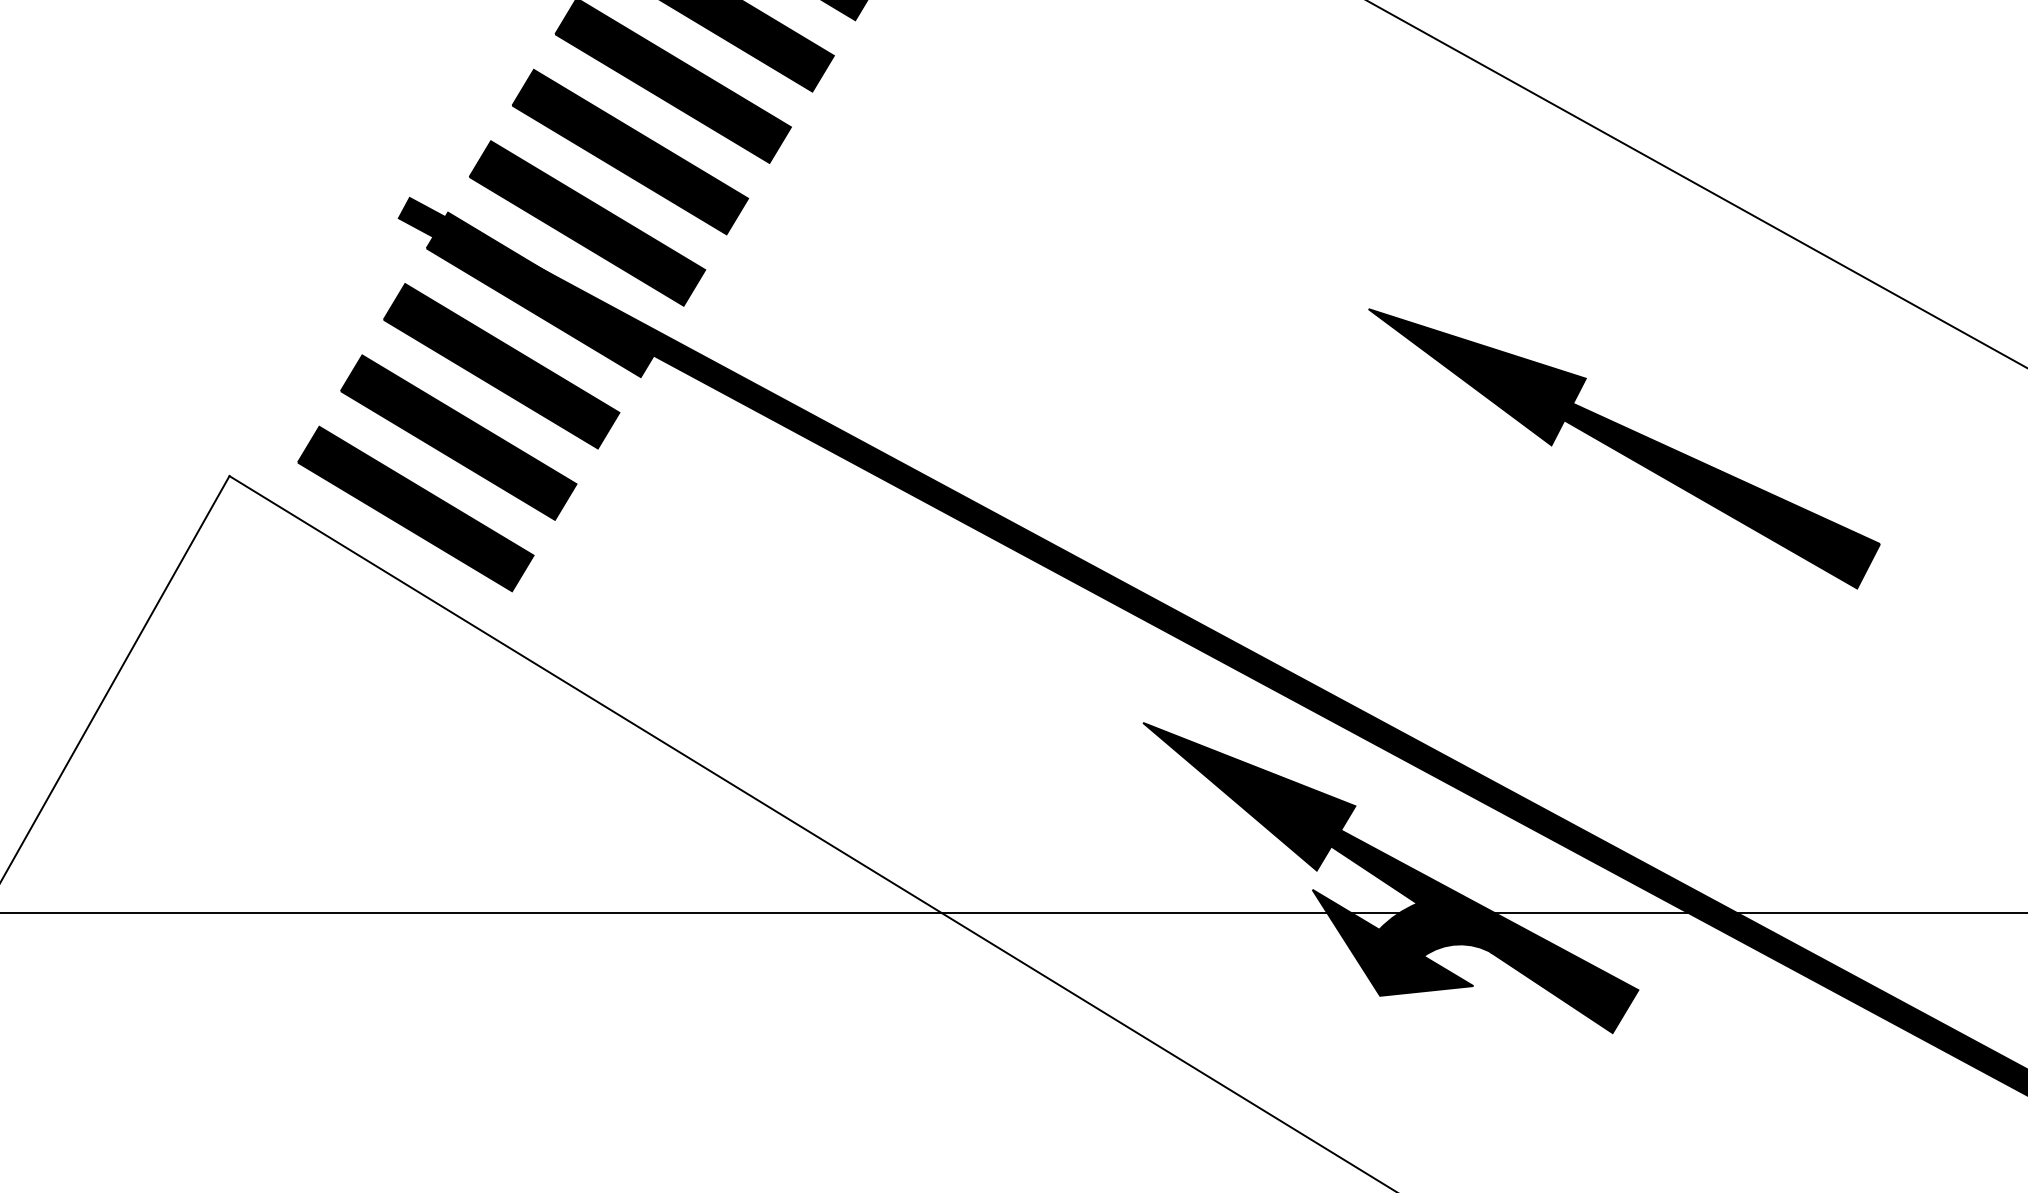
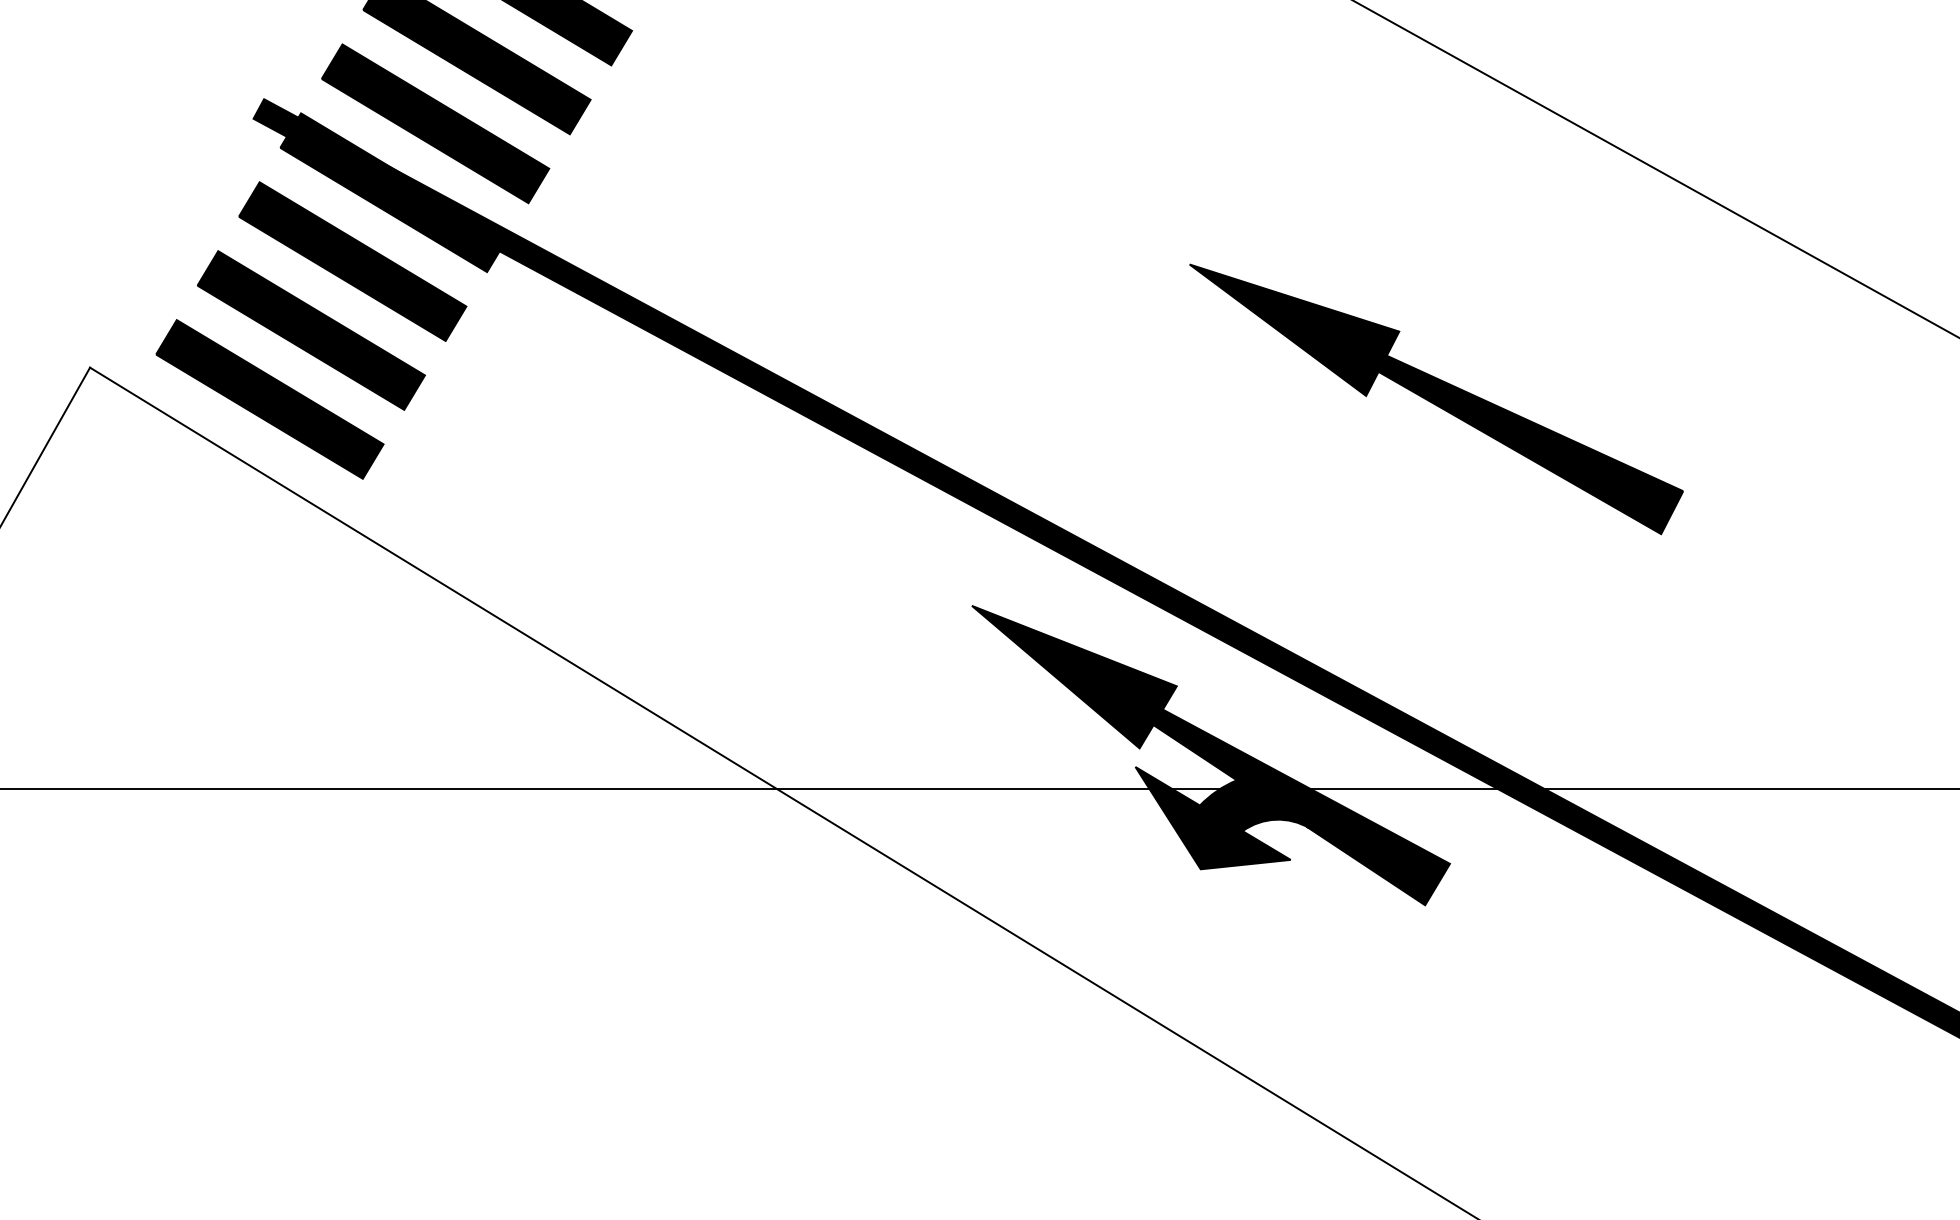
part: (1624, 449) -> (1436, 399), moved

